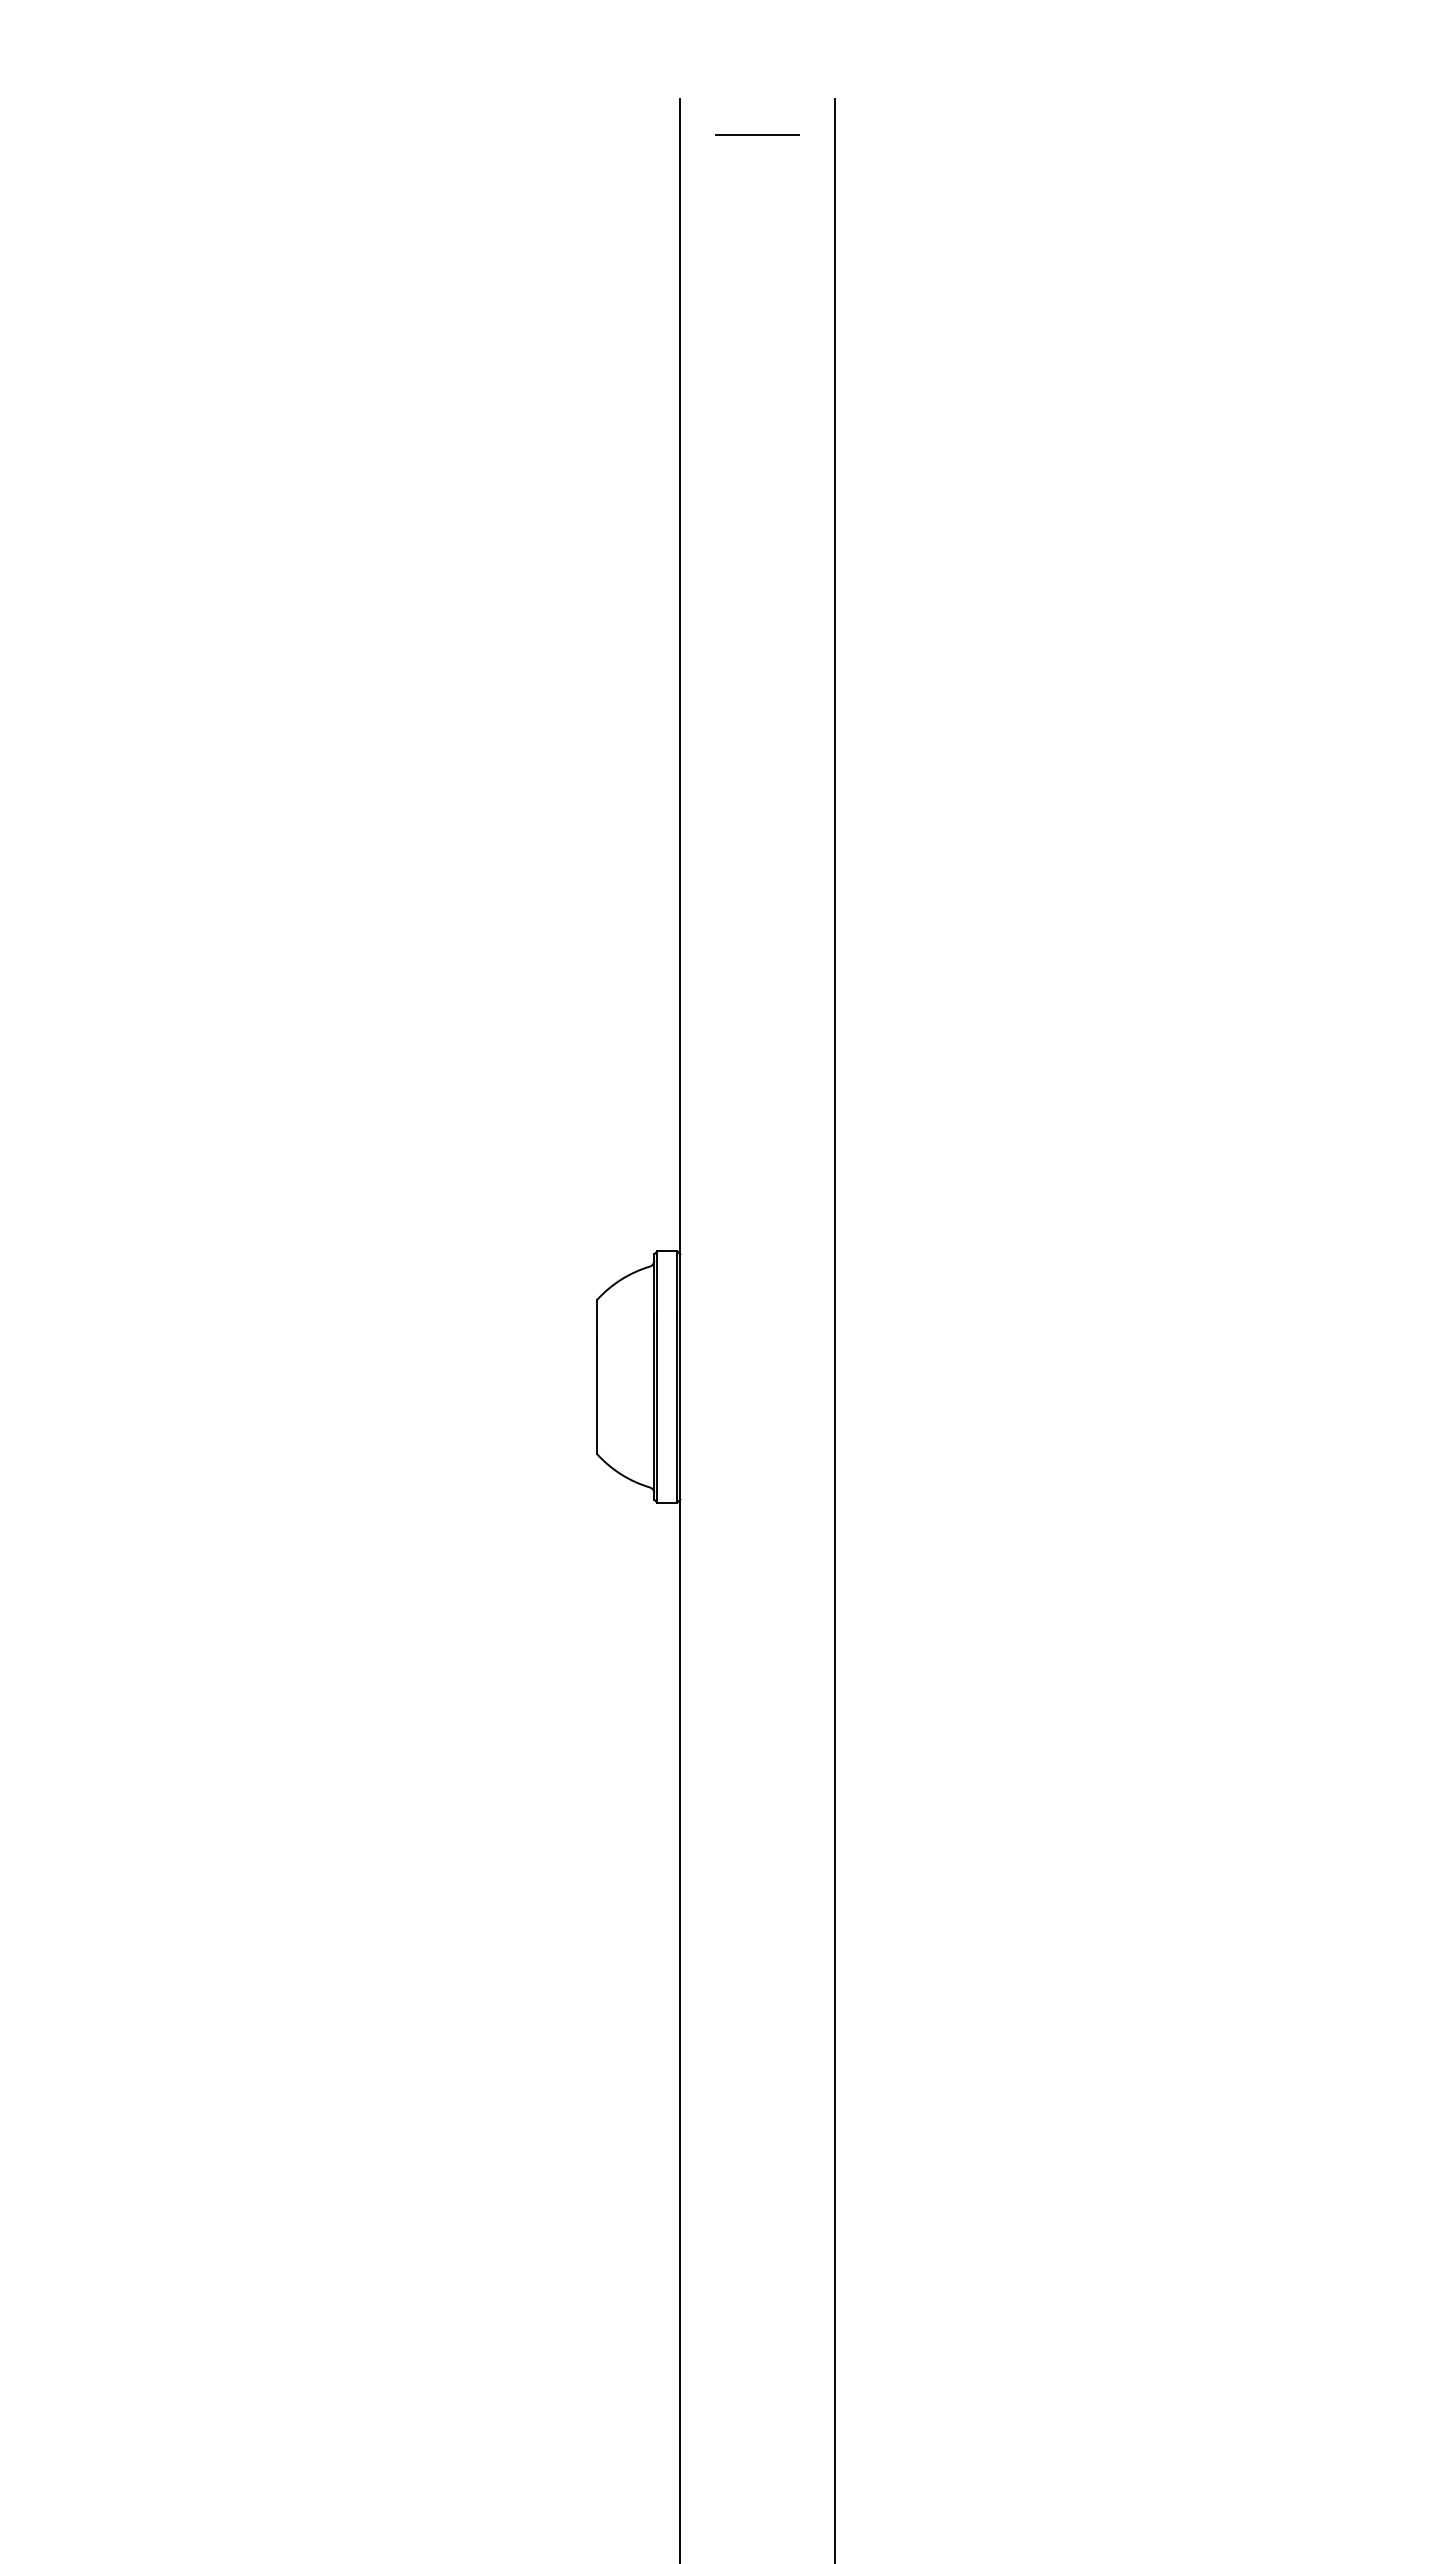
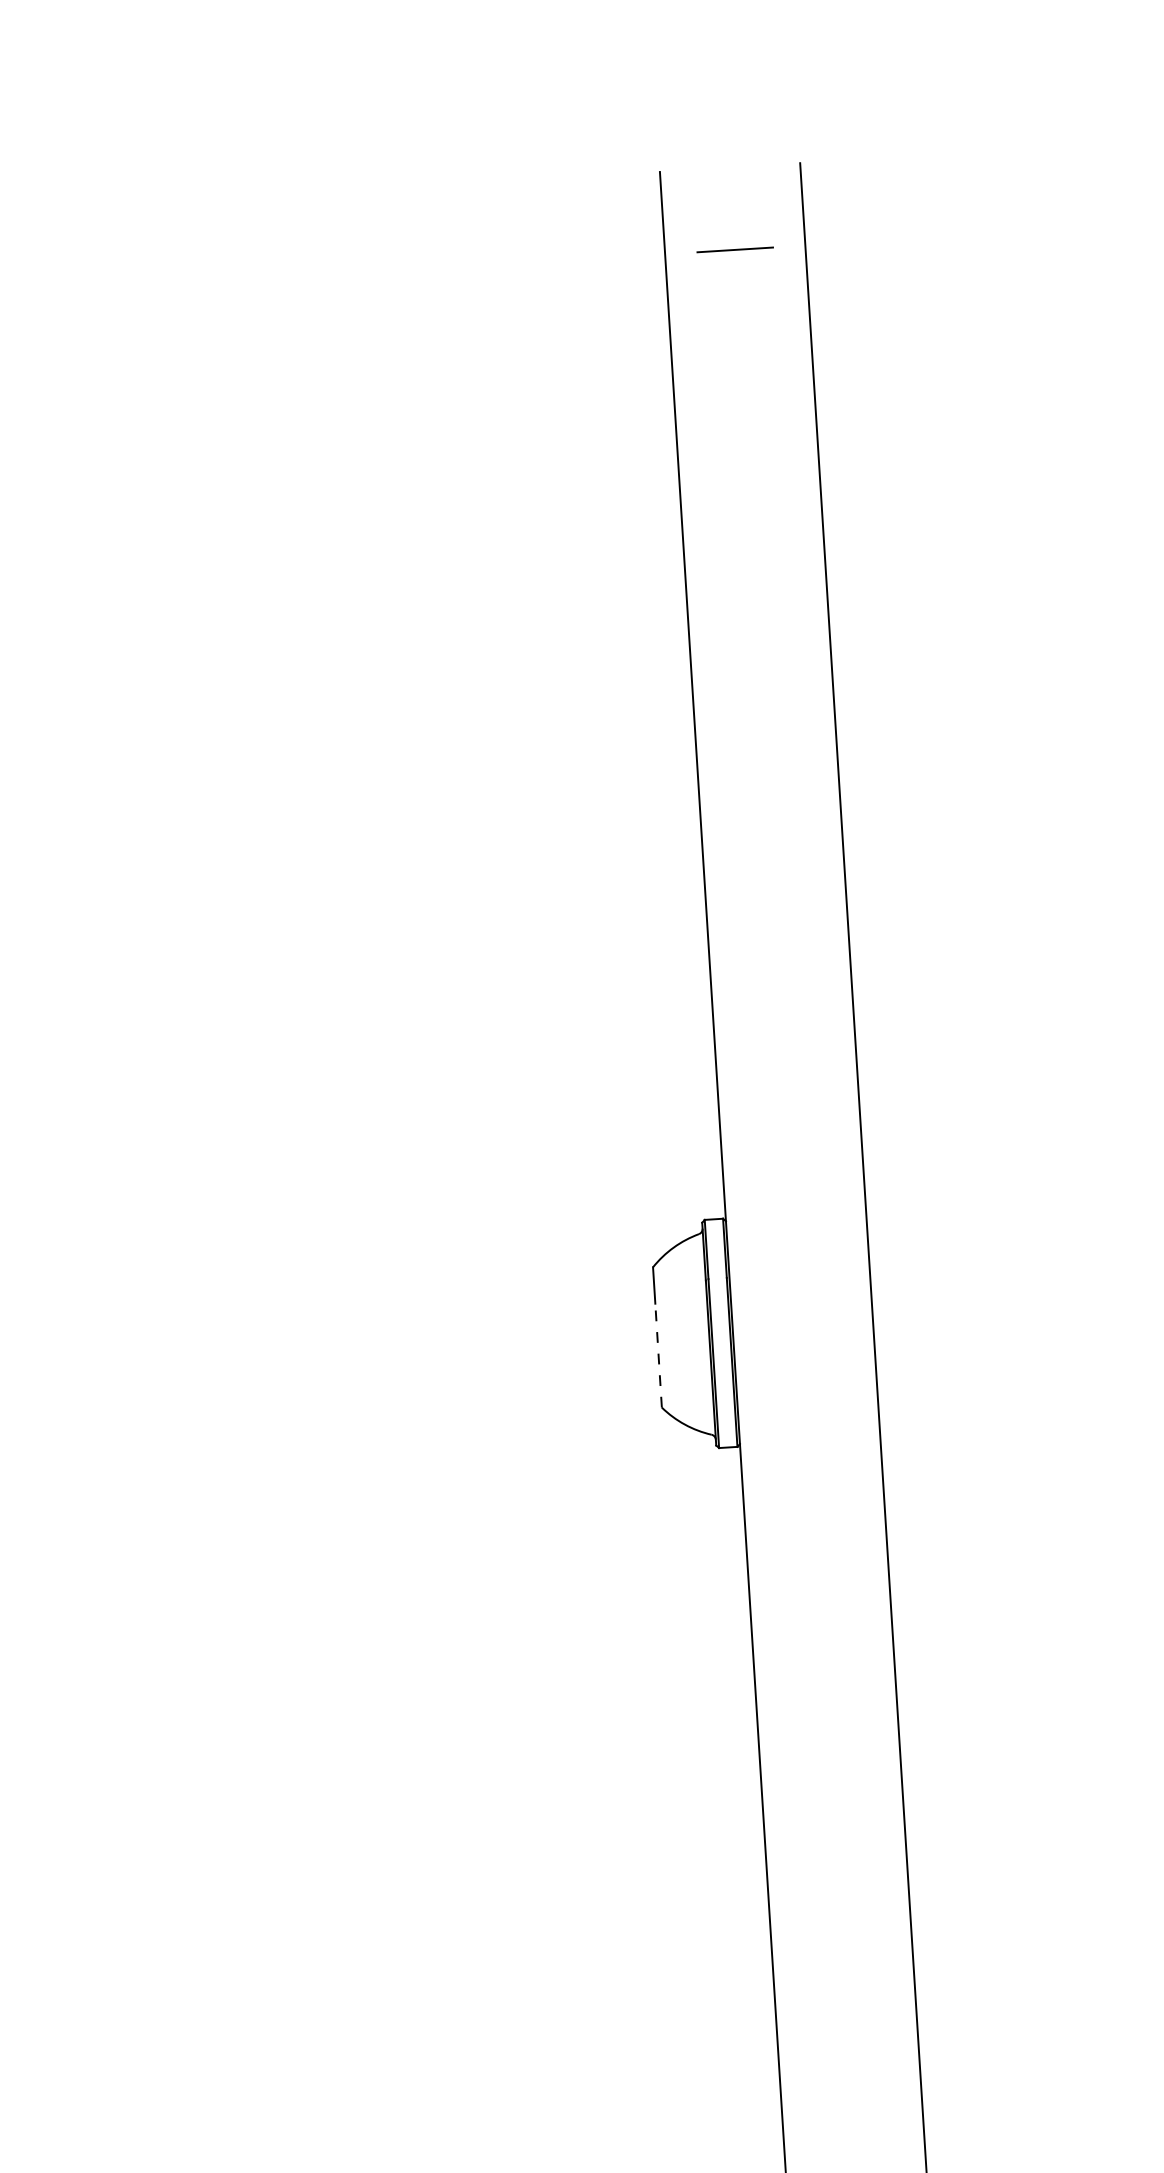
line: (757, 134) -> (735, 249), moved
line: (597, 1396) -> (658, 1355), solid -> dashed

